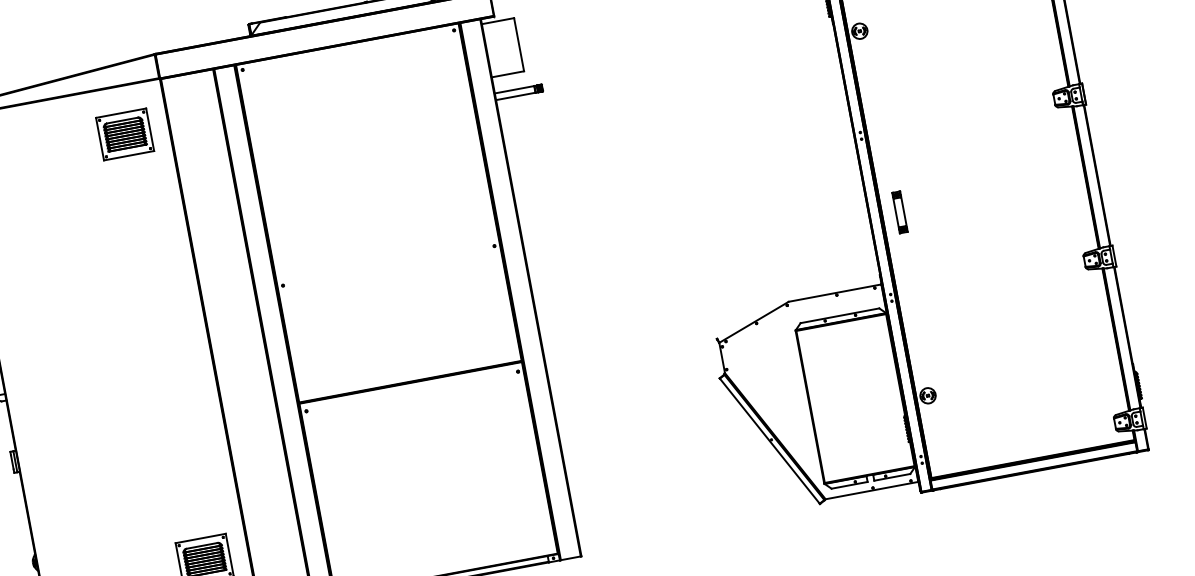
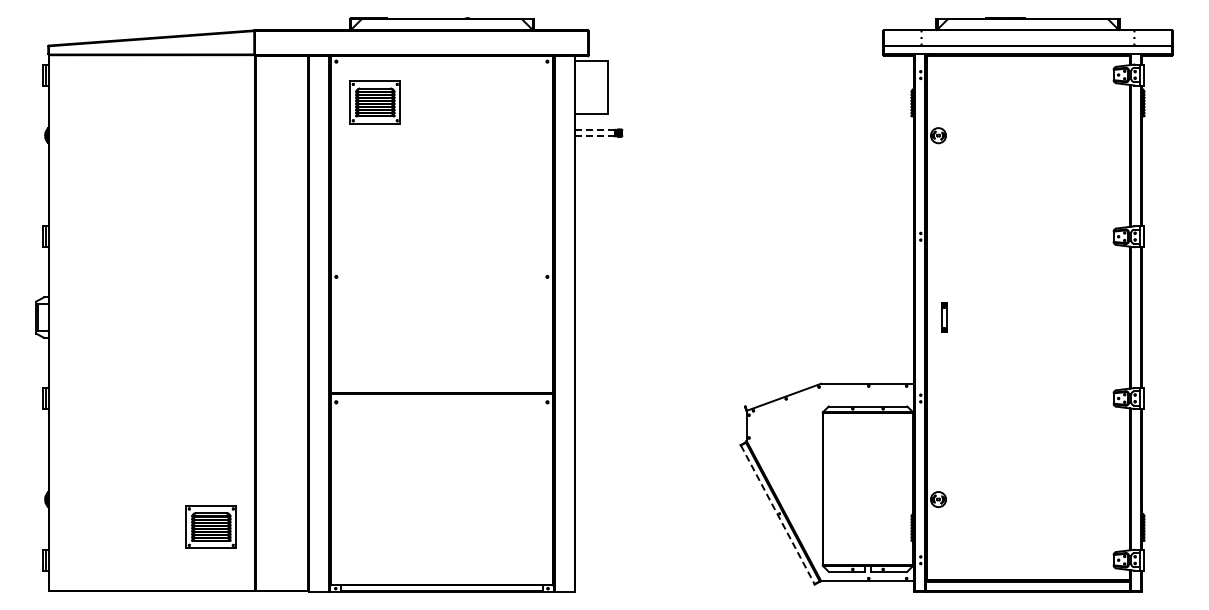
line: (514, 89) -> (594, 129), solid -> dashed
line: (515, 96) -> (594, 136), solid -> dashed
part: (124, 134) -> (374, 102), moved
part: (899, 212) -> (944, 317), size x0.7
line: (769, 441) -> (777, 515), solid -> dashed

